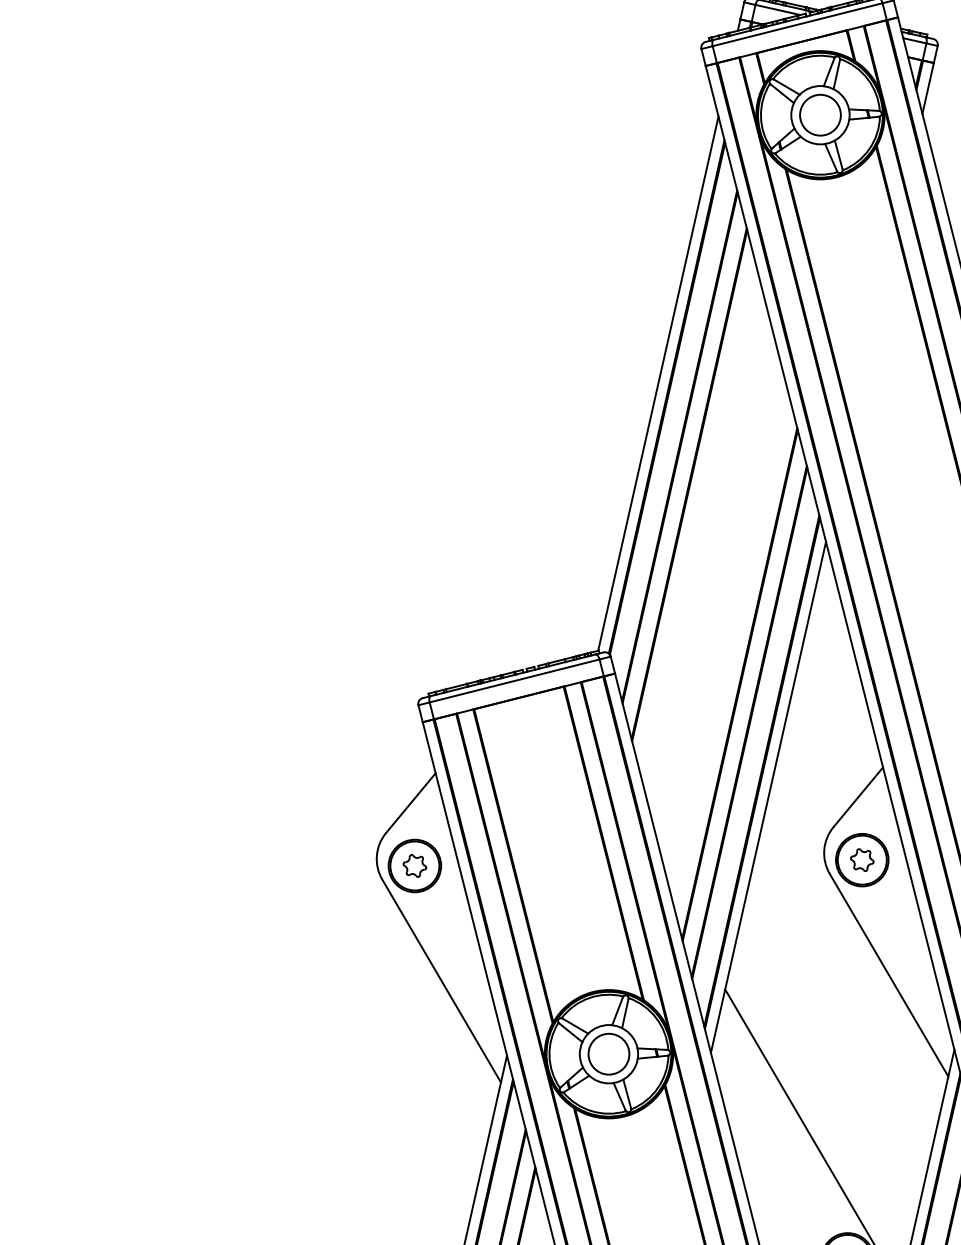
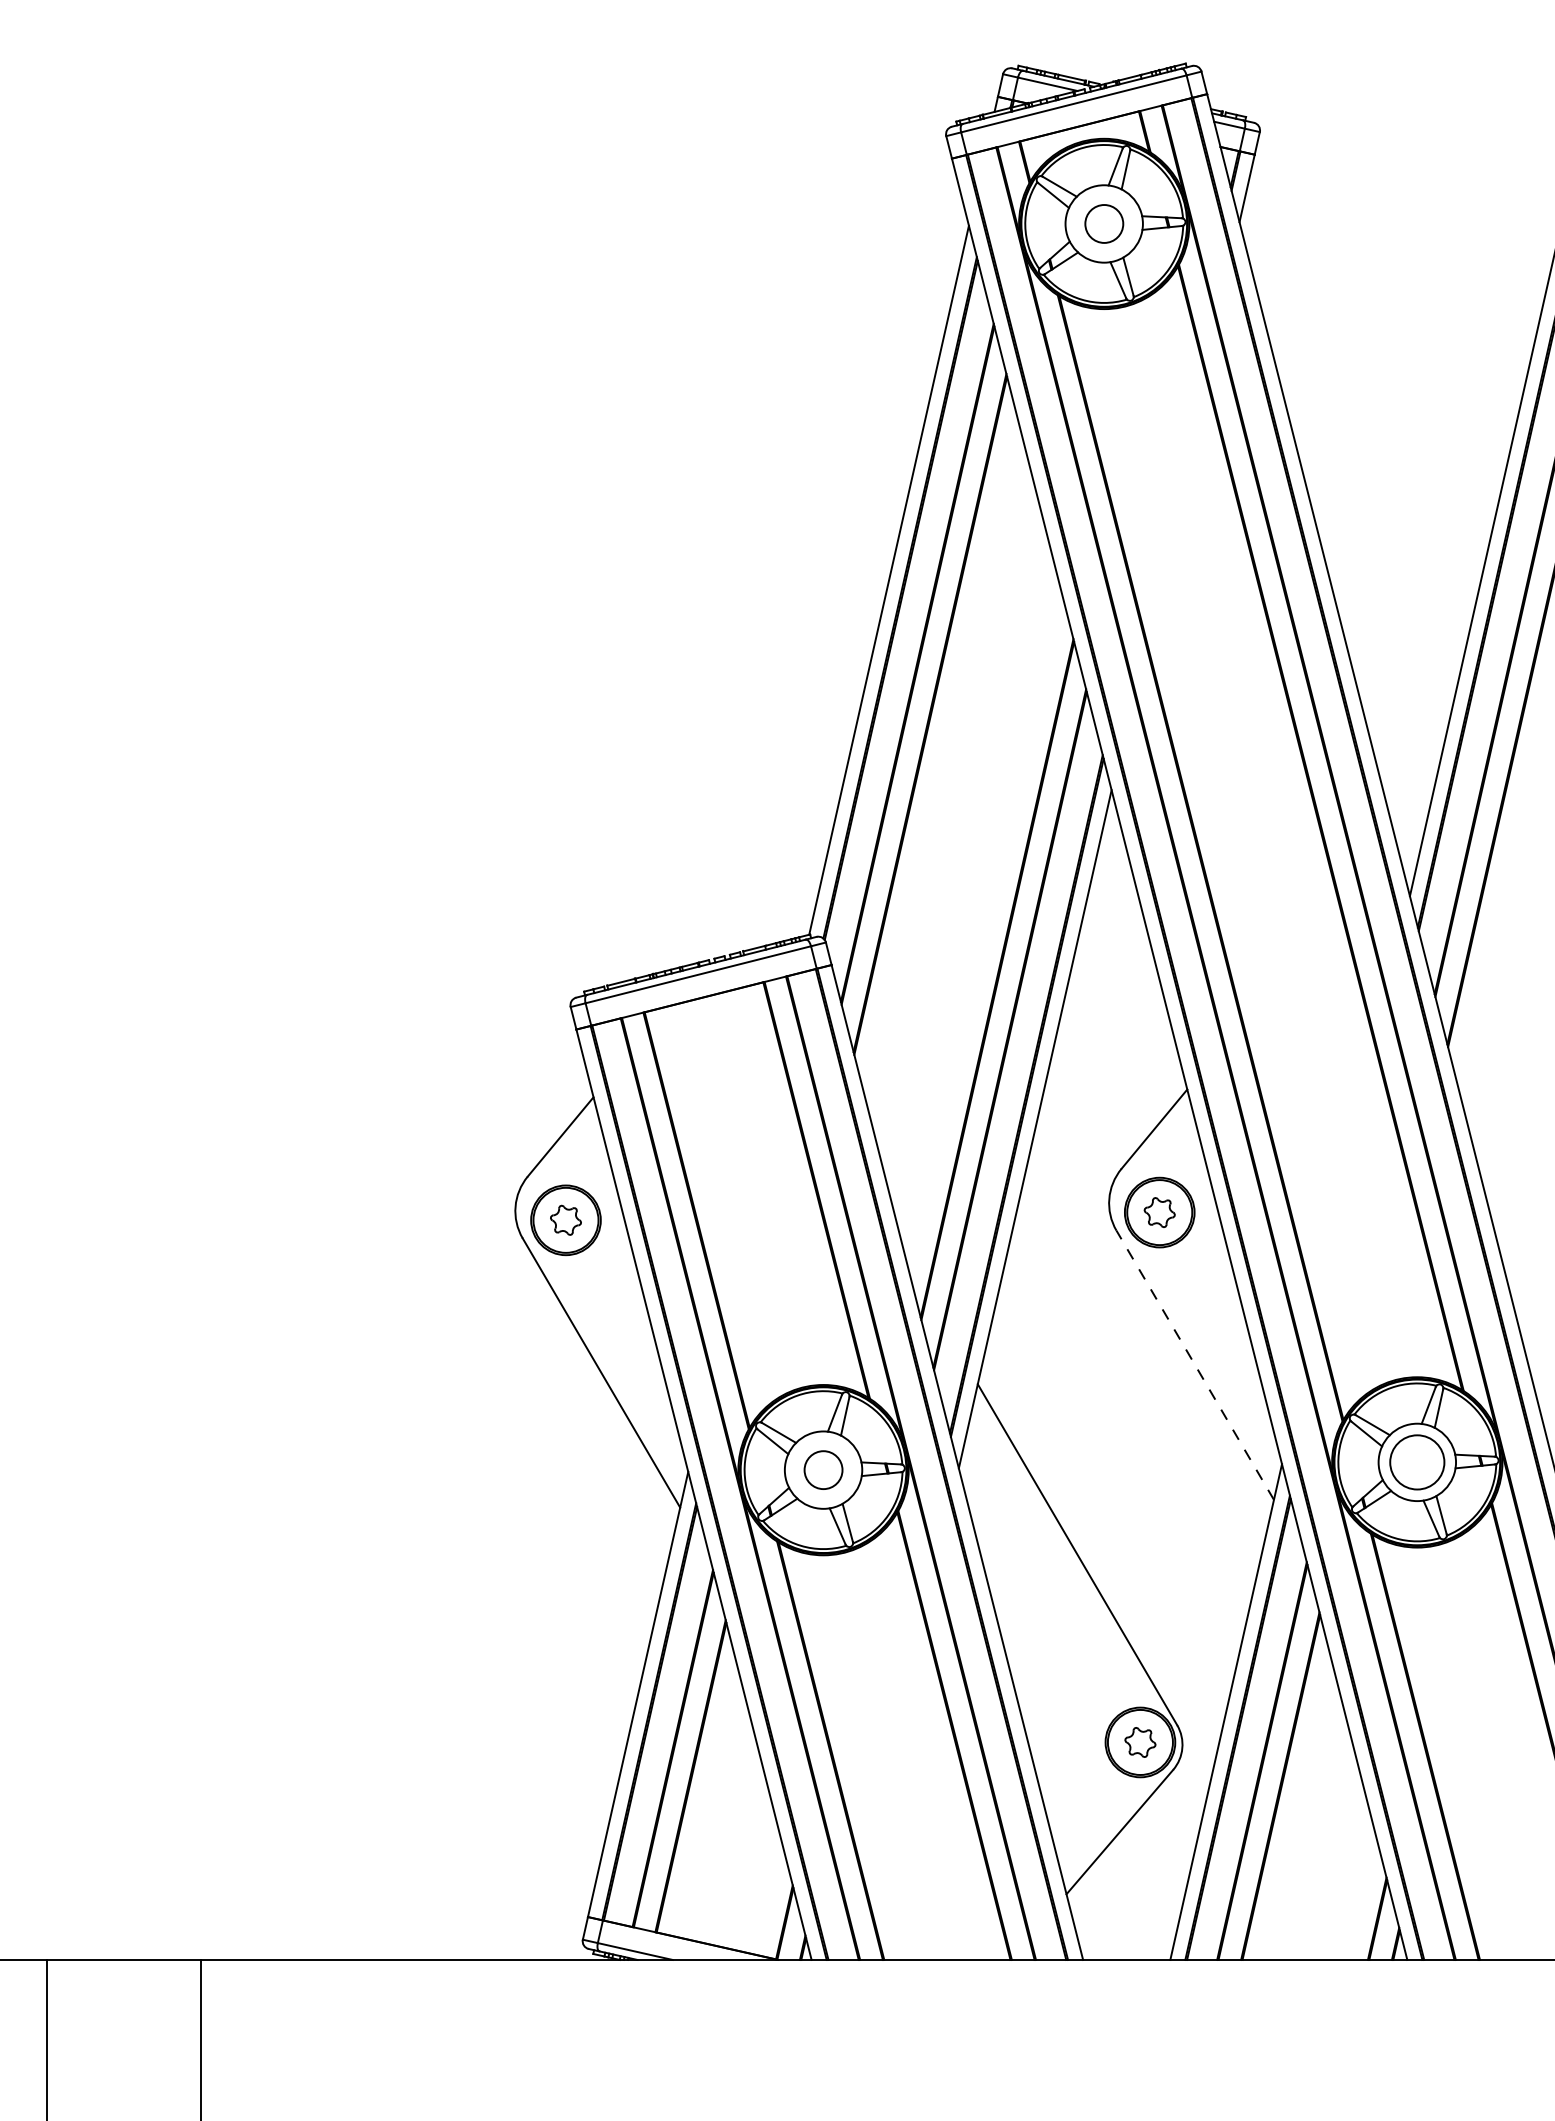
circle: (820, 114) -> (1104, 223), size x0.7
line: (889, 975) -> (1195, 1365), solid -> dashed
circle: (608, 1054) -> (823, 1470), size x0.7

